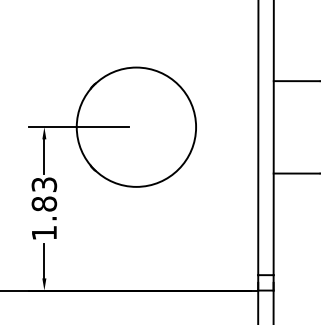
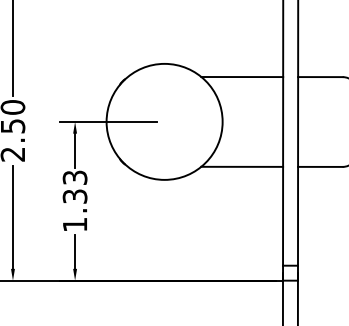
line: (216, 81) -> (242, 77), added
line: (216, 173) -> (242, 166), added
text: (43, 203) -> (74, 196), 1.83 -> 1.33

